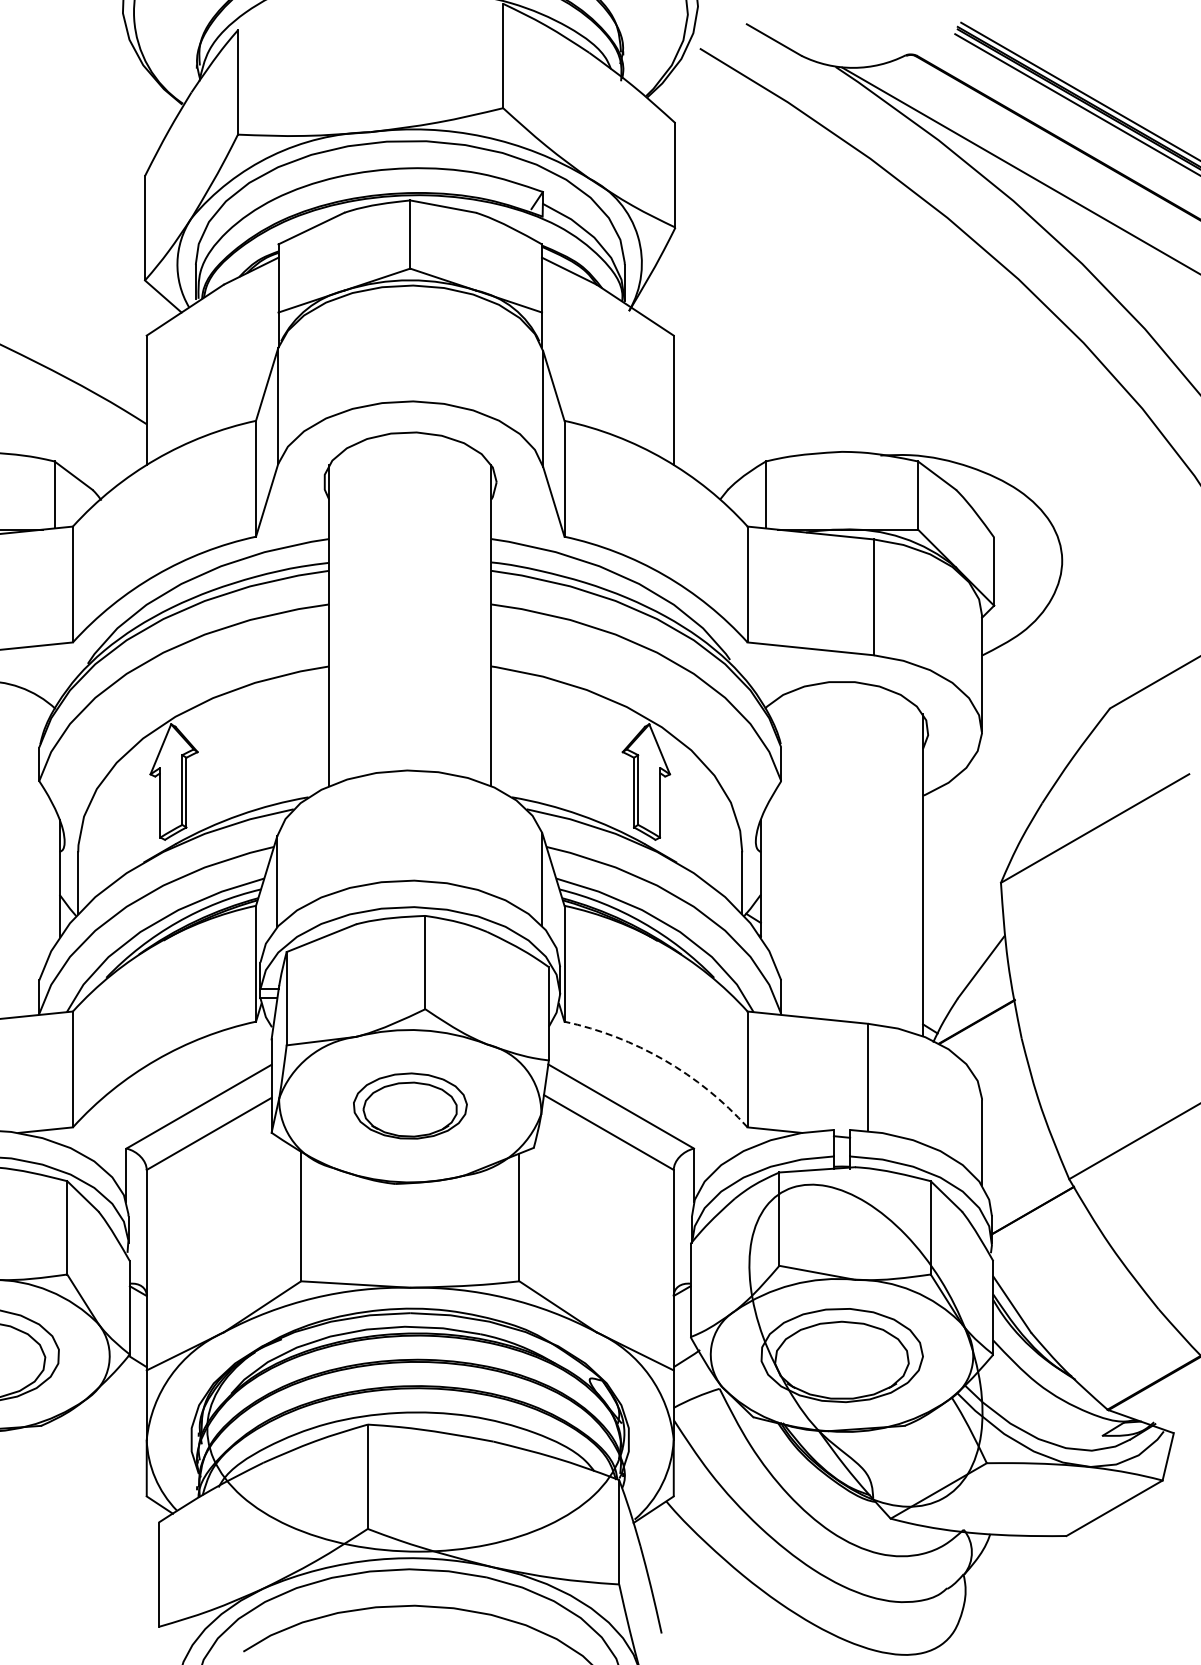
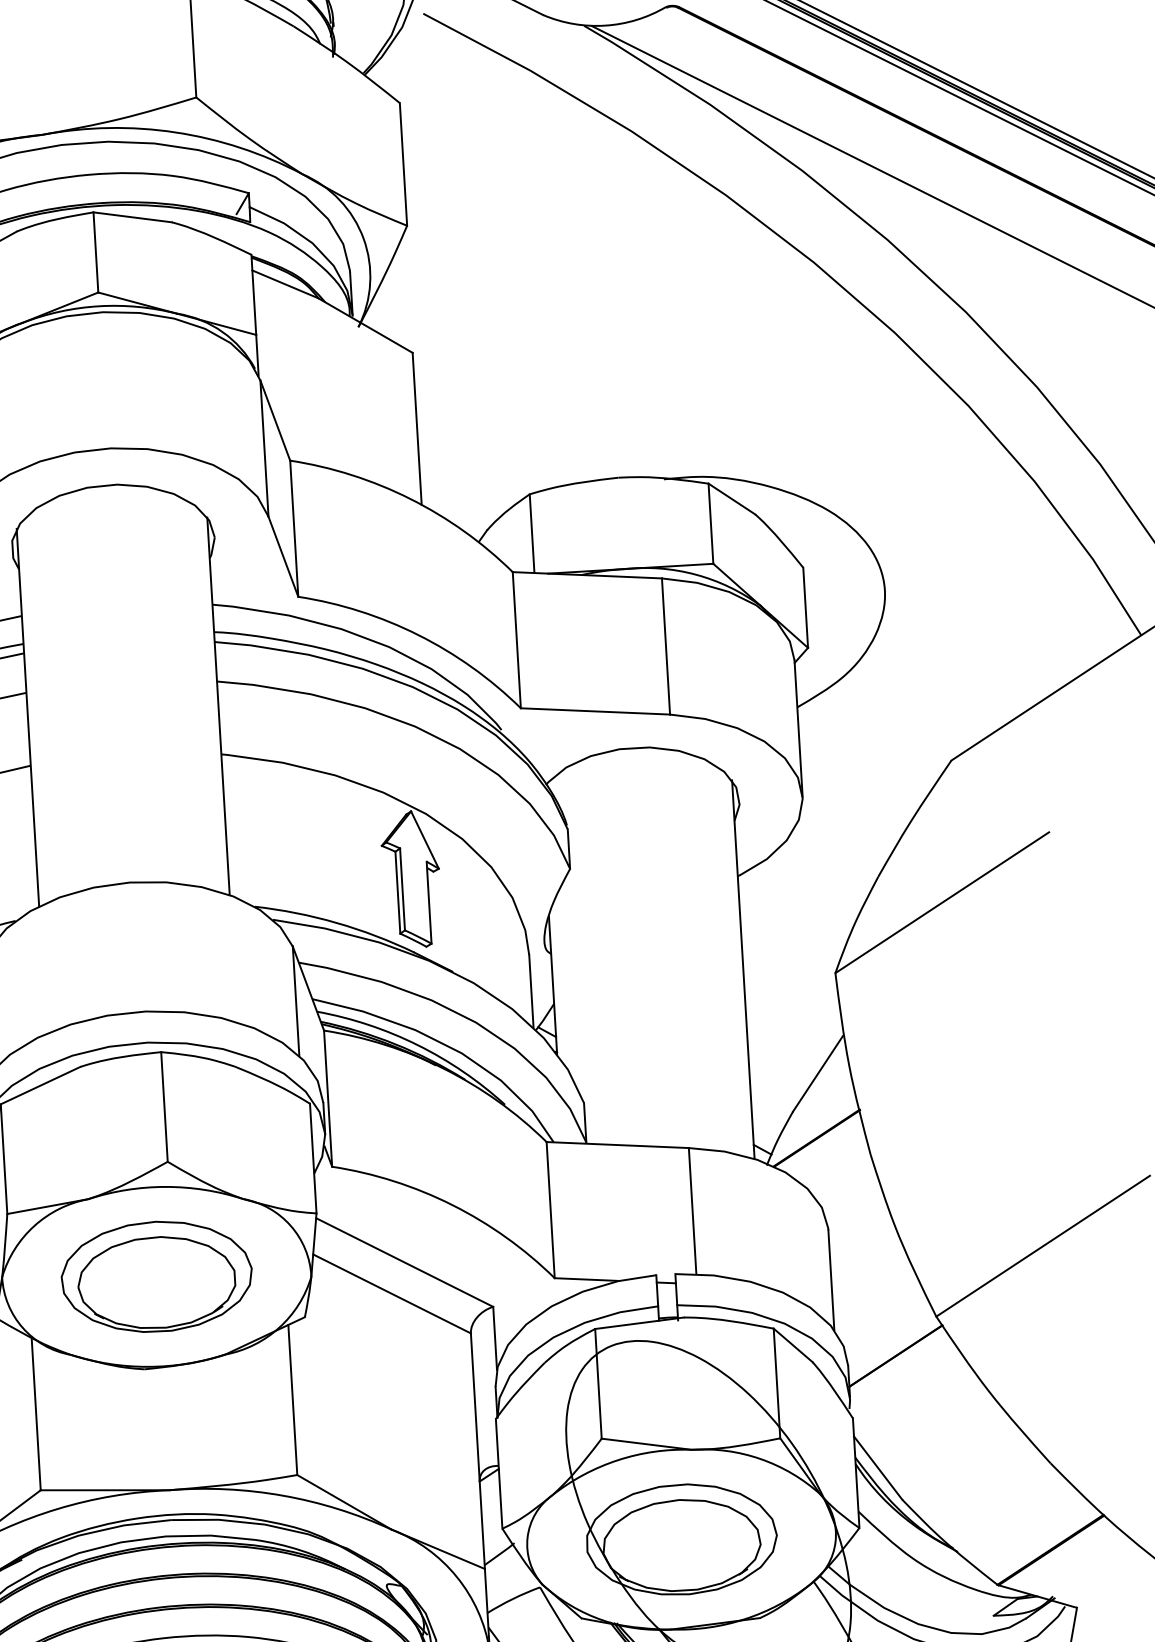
arc: (664, 1060) -> (452, 1205), dashed -> solid
part: (410, 1105) -> (157, 1276), size x1.43

